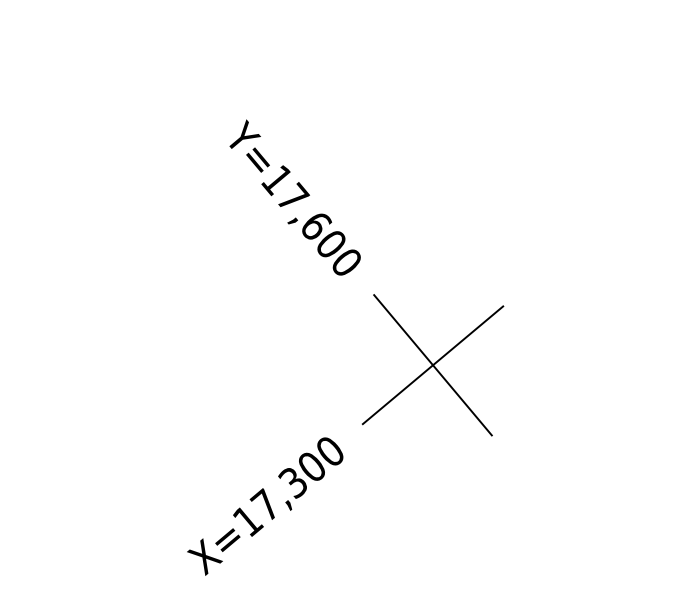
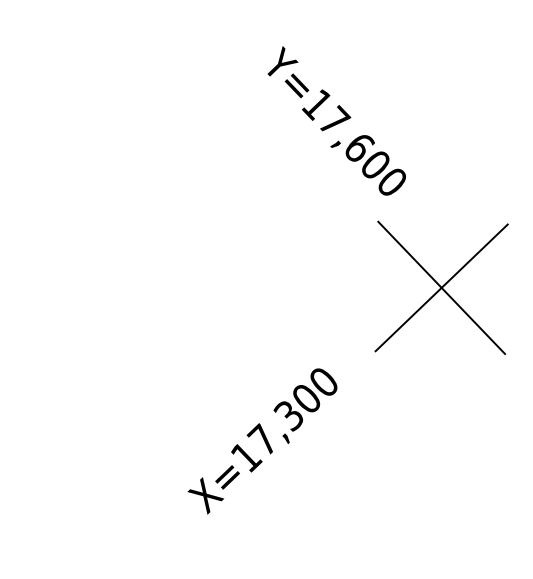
text: (294, 197) -> (335, 120), moved
text: (265, 506) -> (262, 441), moved

